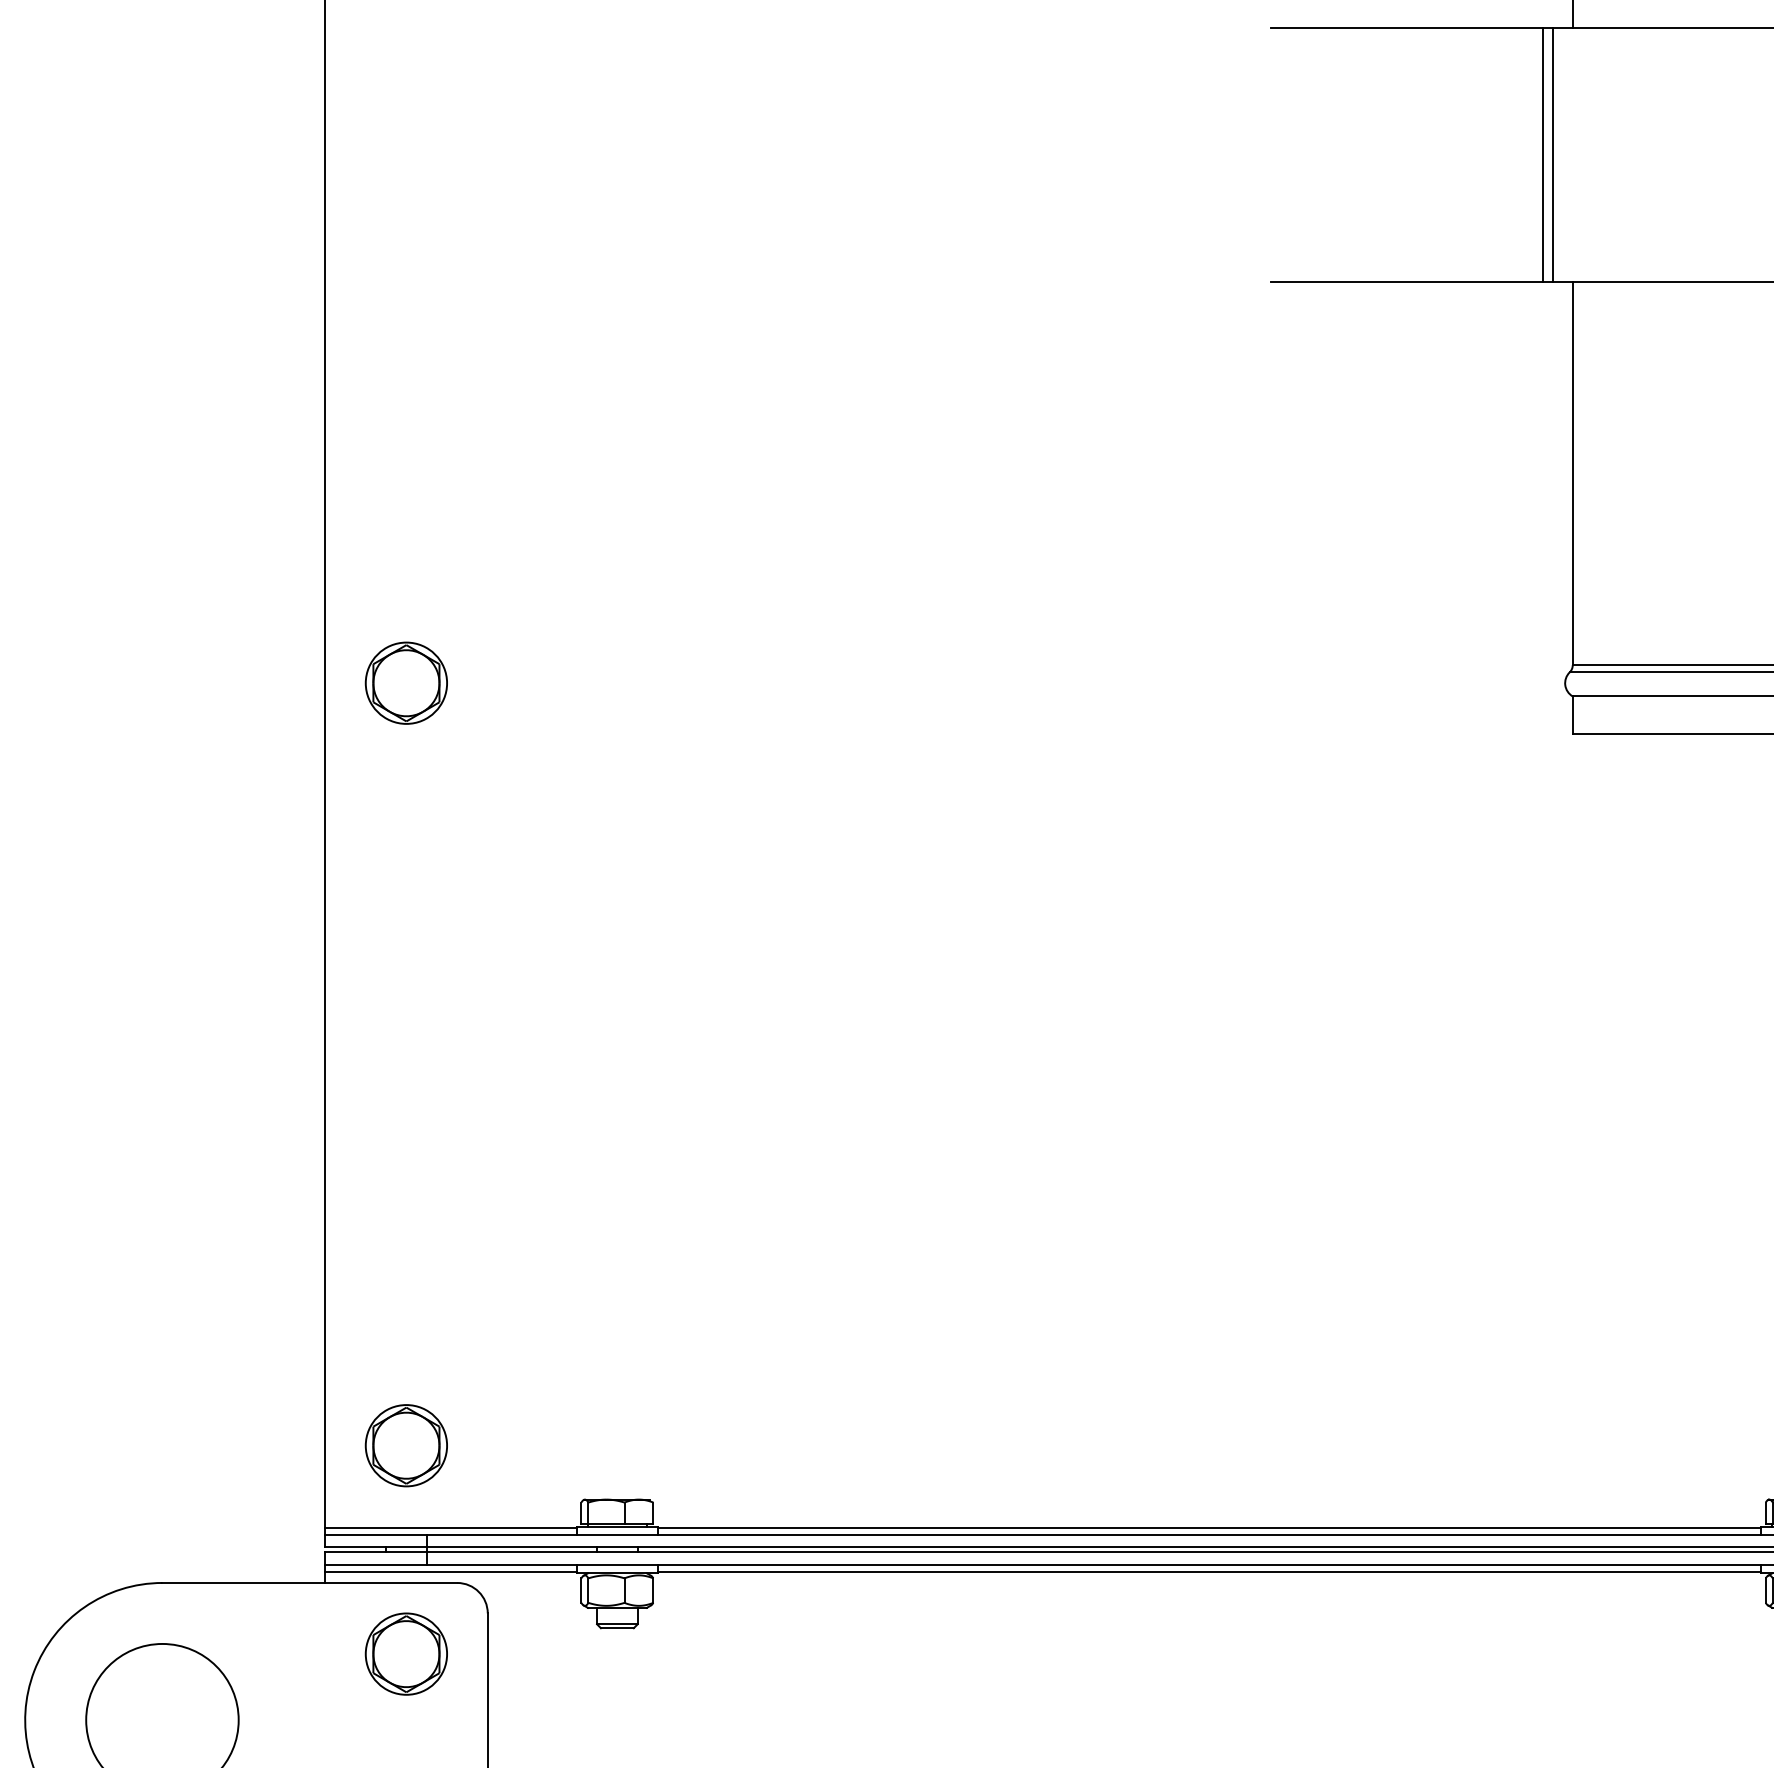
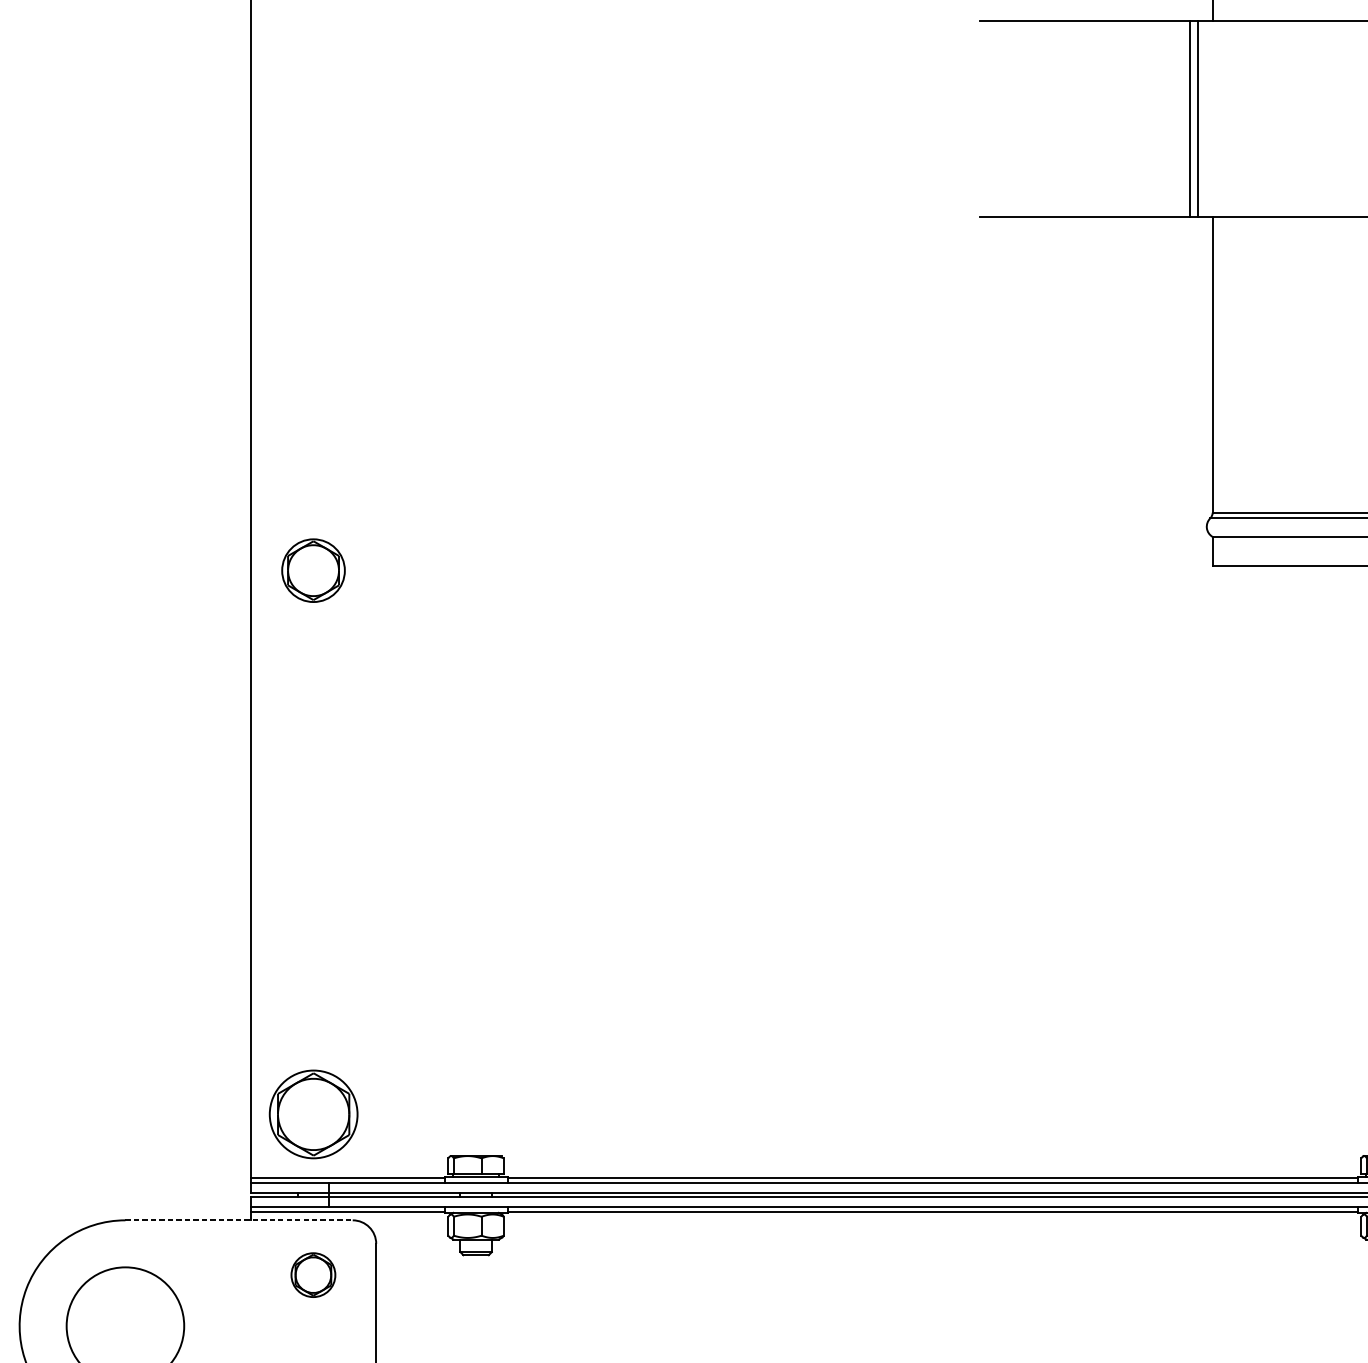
part: (405, 682) -> (312, 570), moved
part: (405, 1445) -> (312, 1114), size x1.4
line: (310, 1582) -> (239, 1219), solid -> dashed
part: (405, 1653) -> (312, 1274), size x0.7

